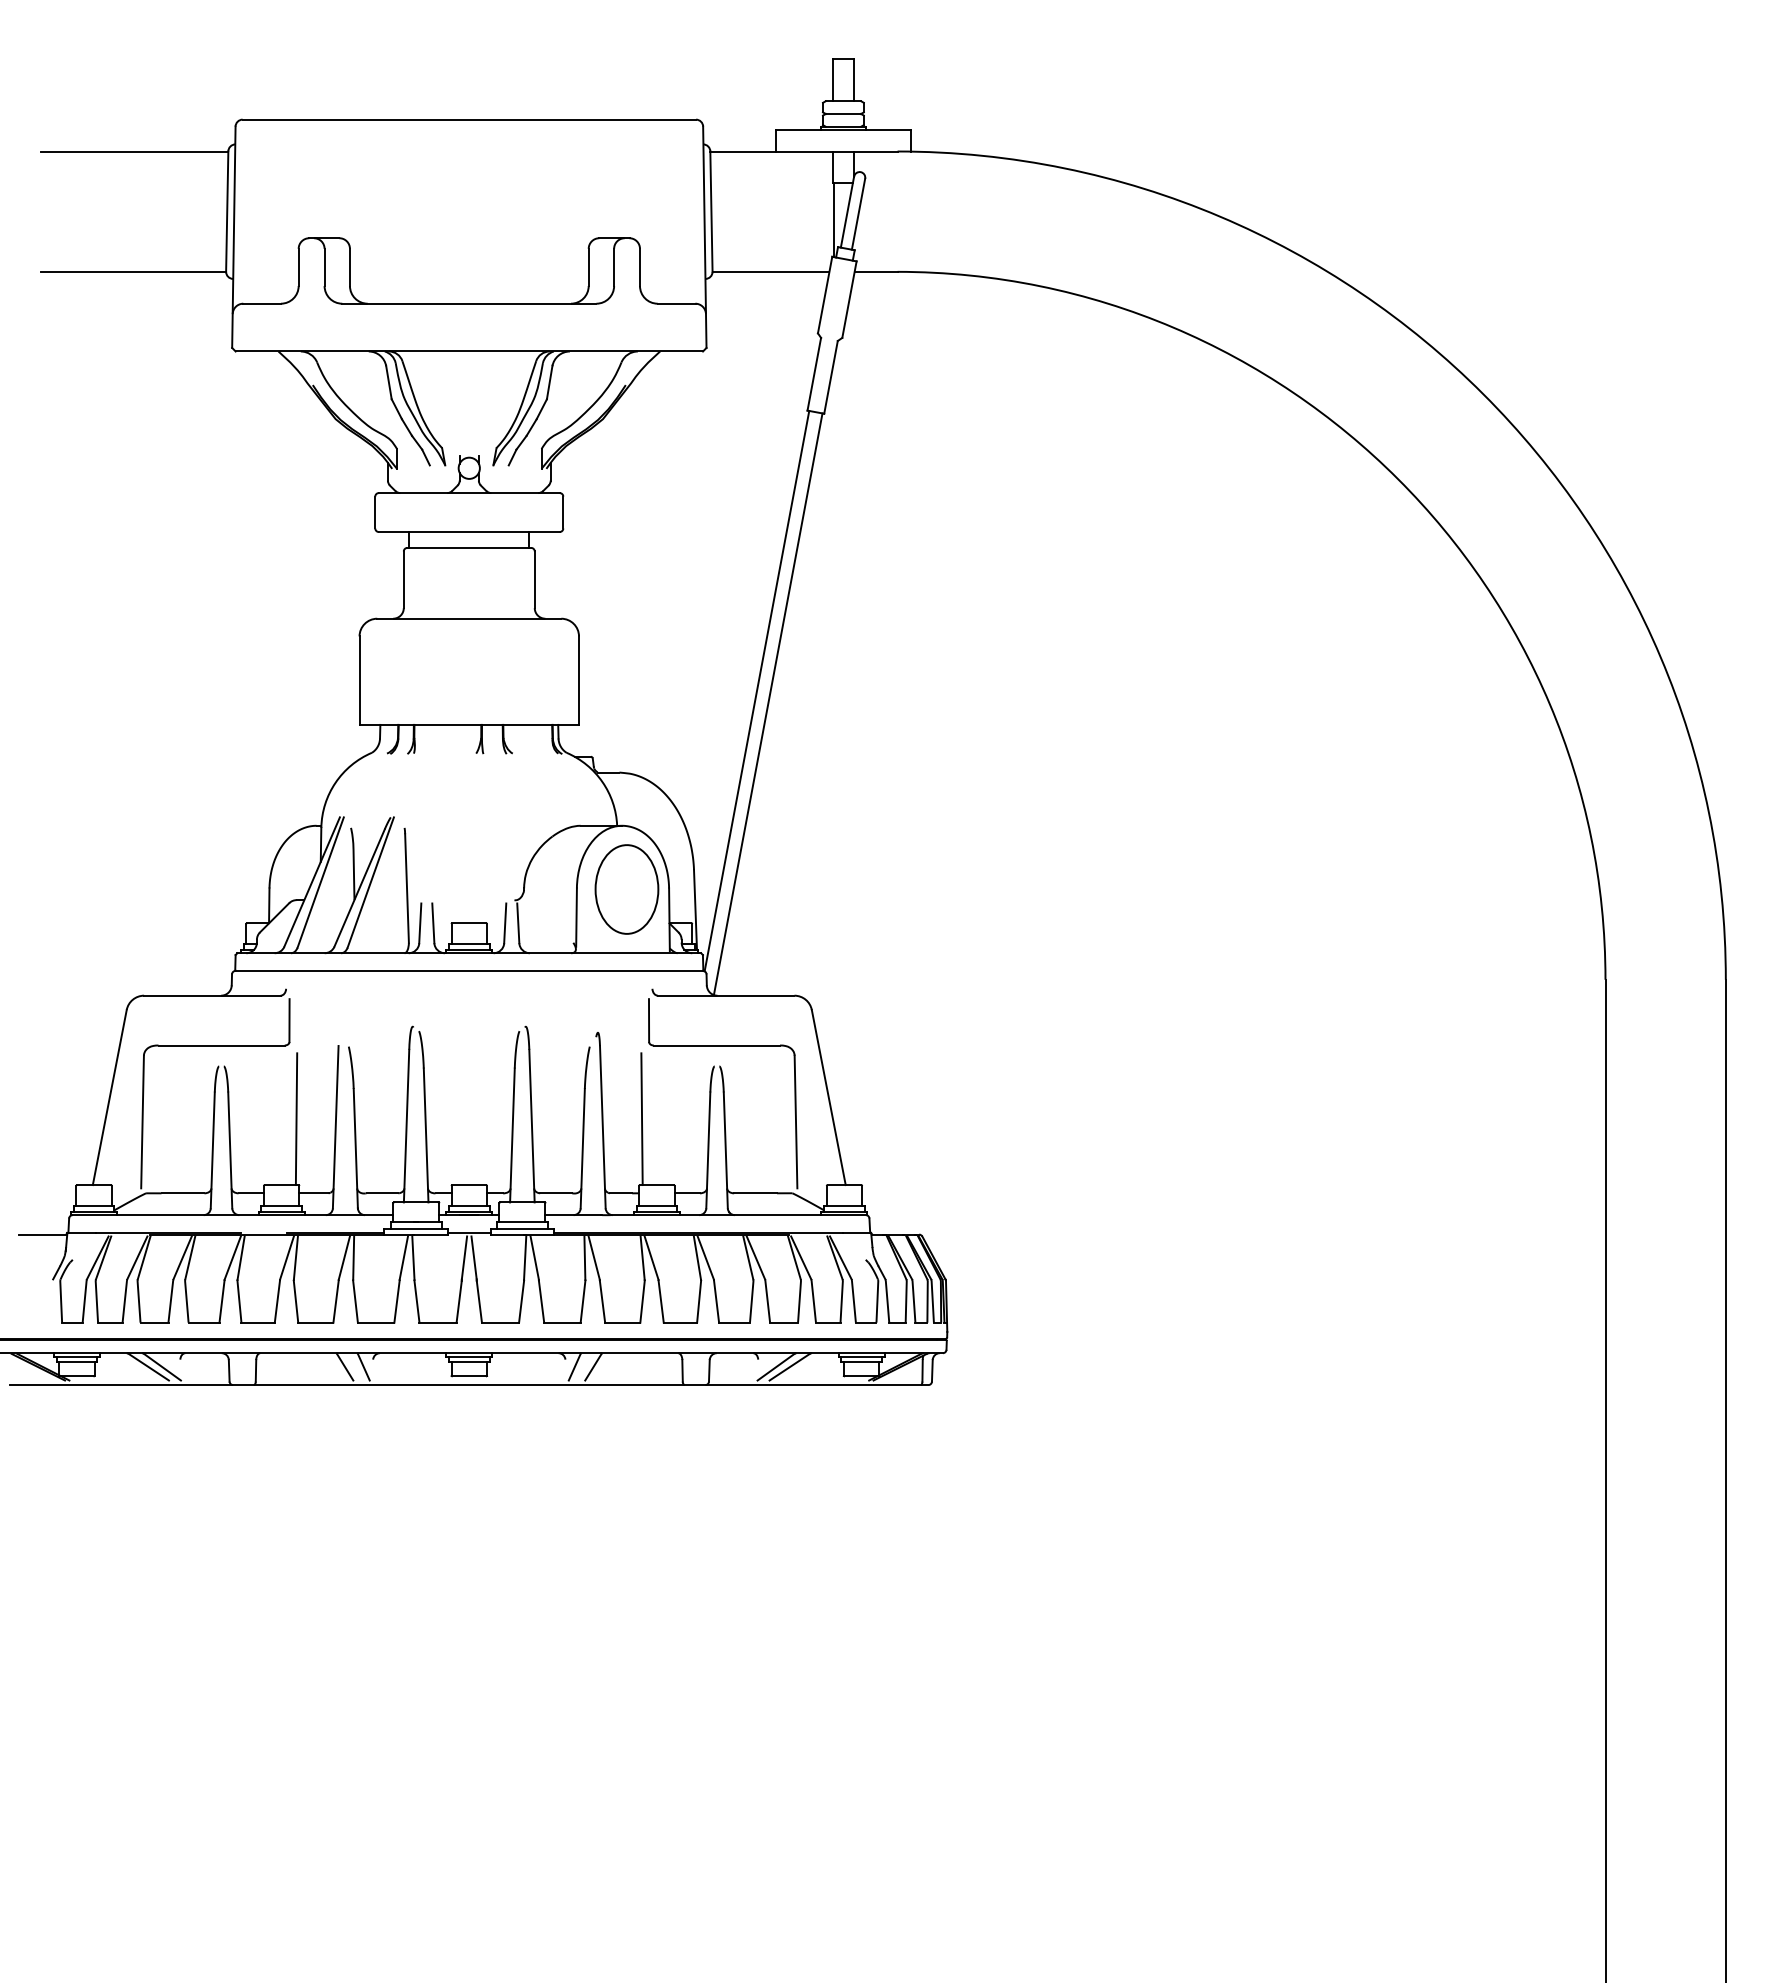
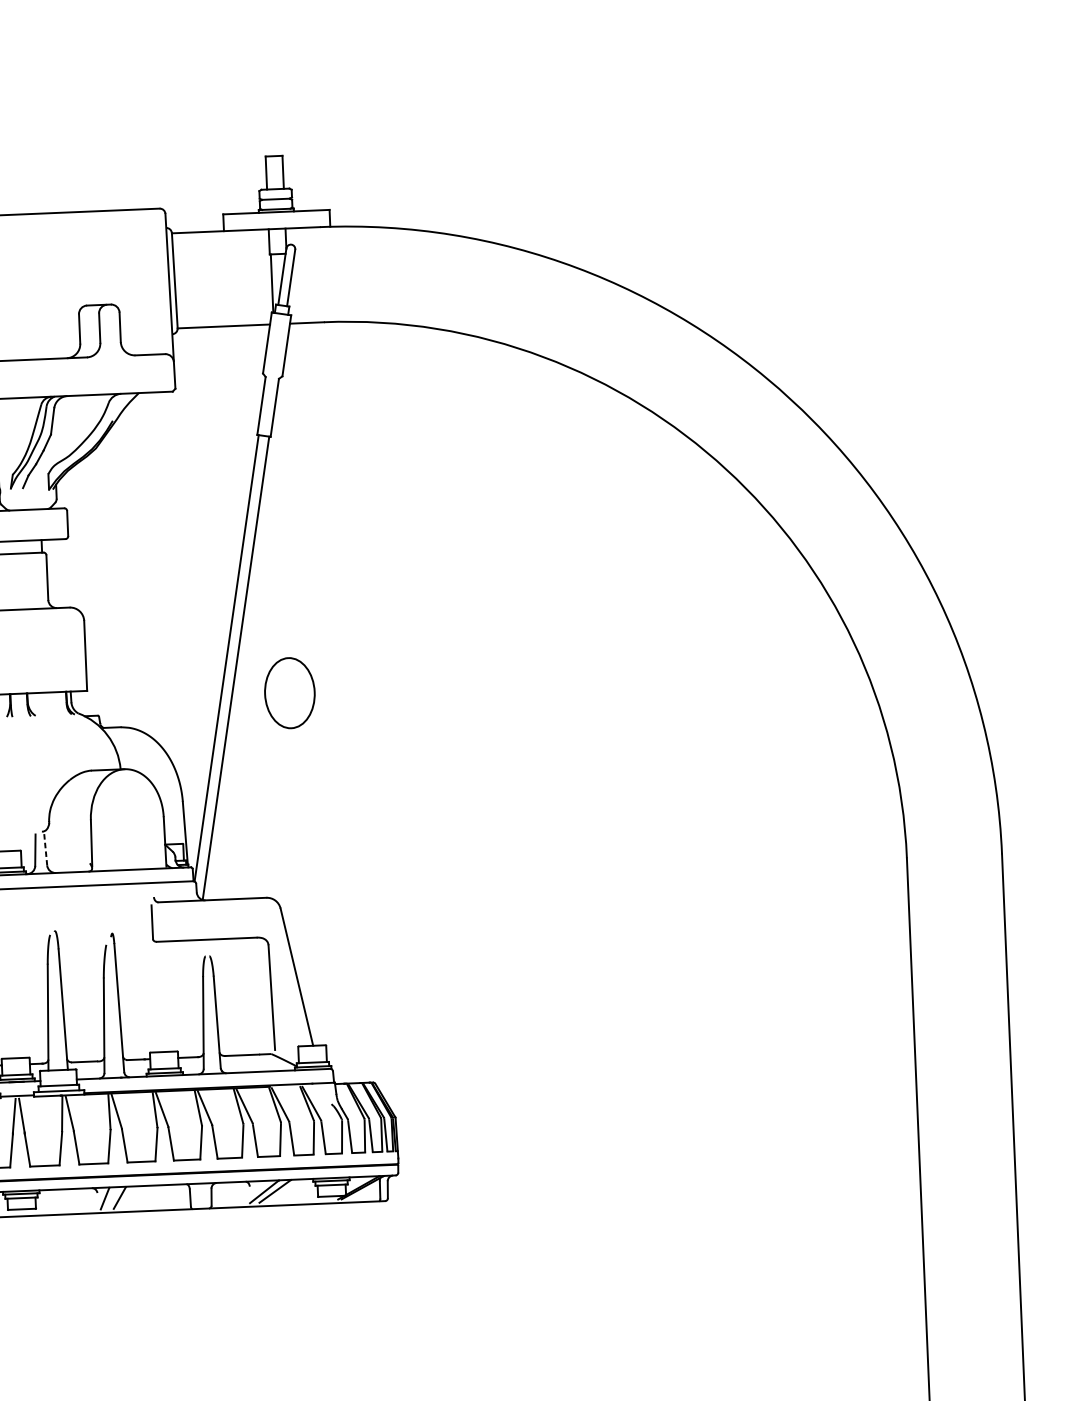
part: (626, 889) -> (289, 693), moved
line: (518, 923) -> (45, 849), solid -> dashed
line: (641, 1119) -> (149, 1000), removed

